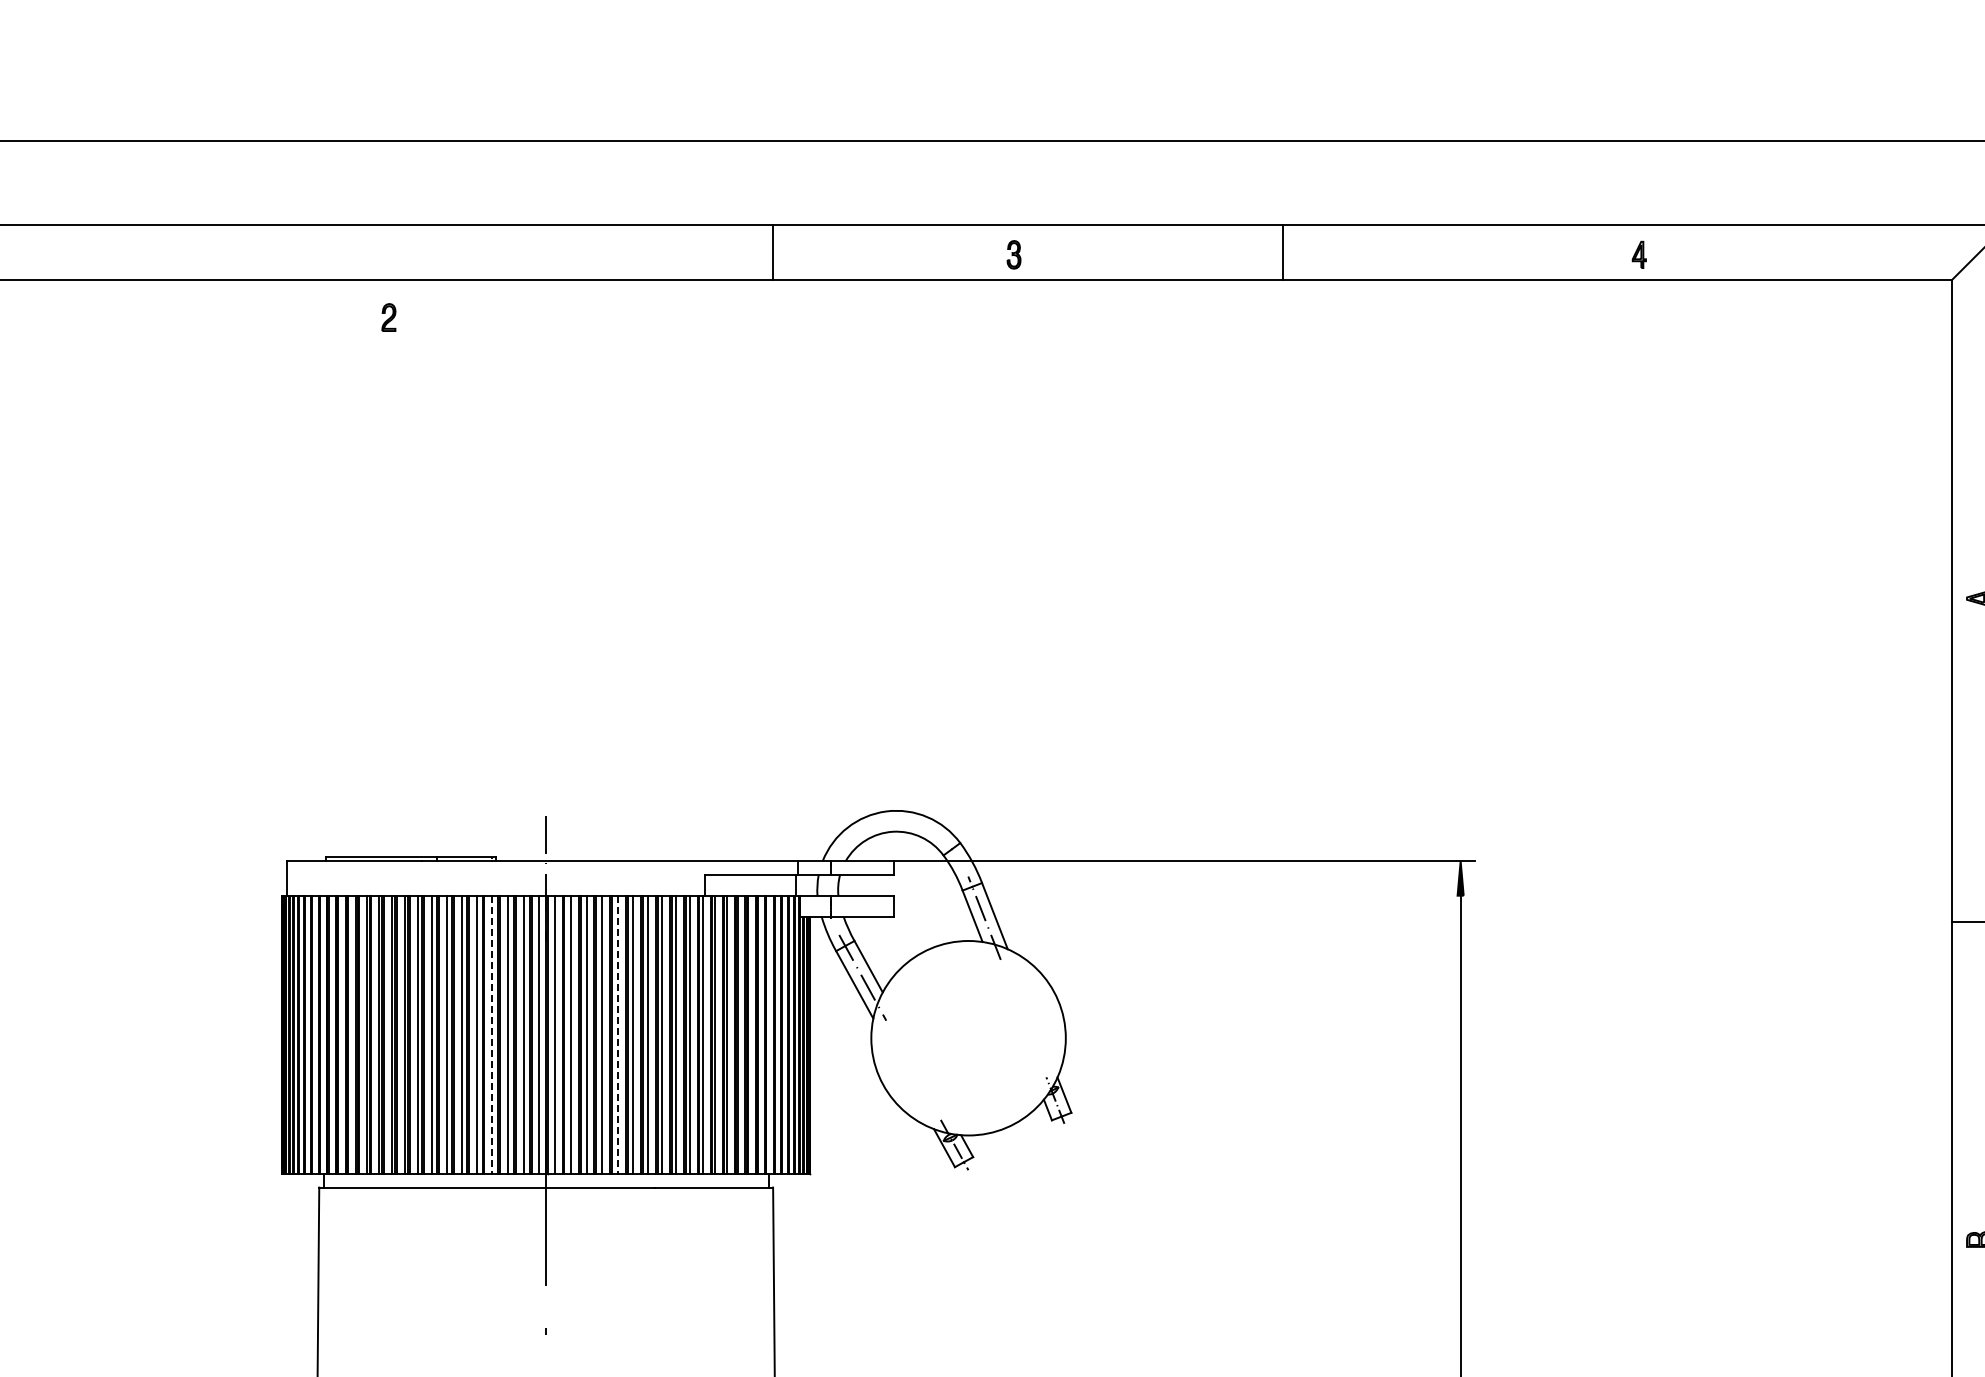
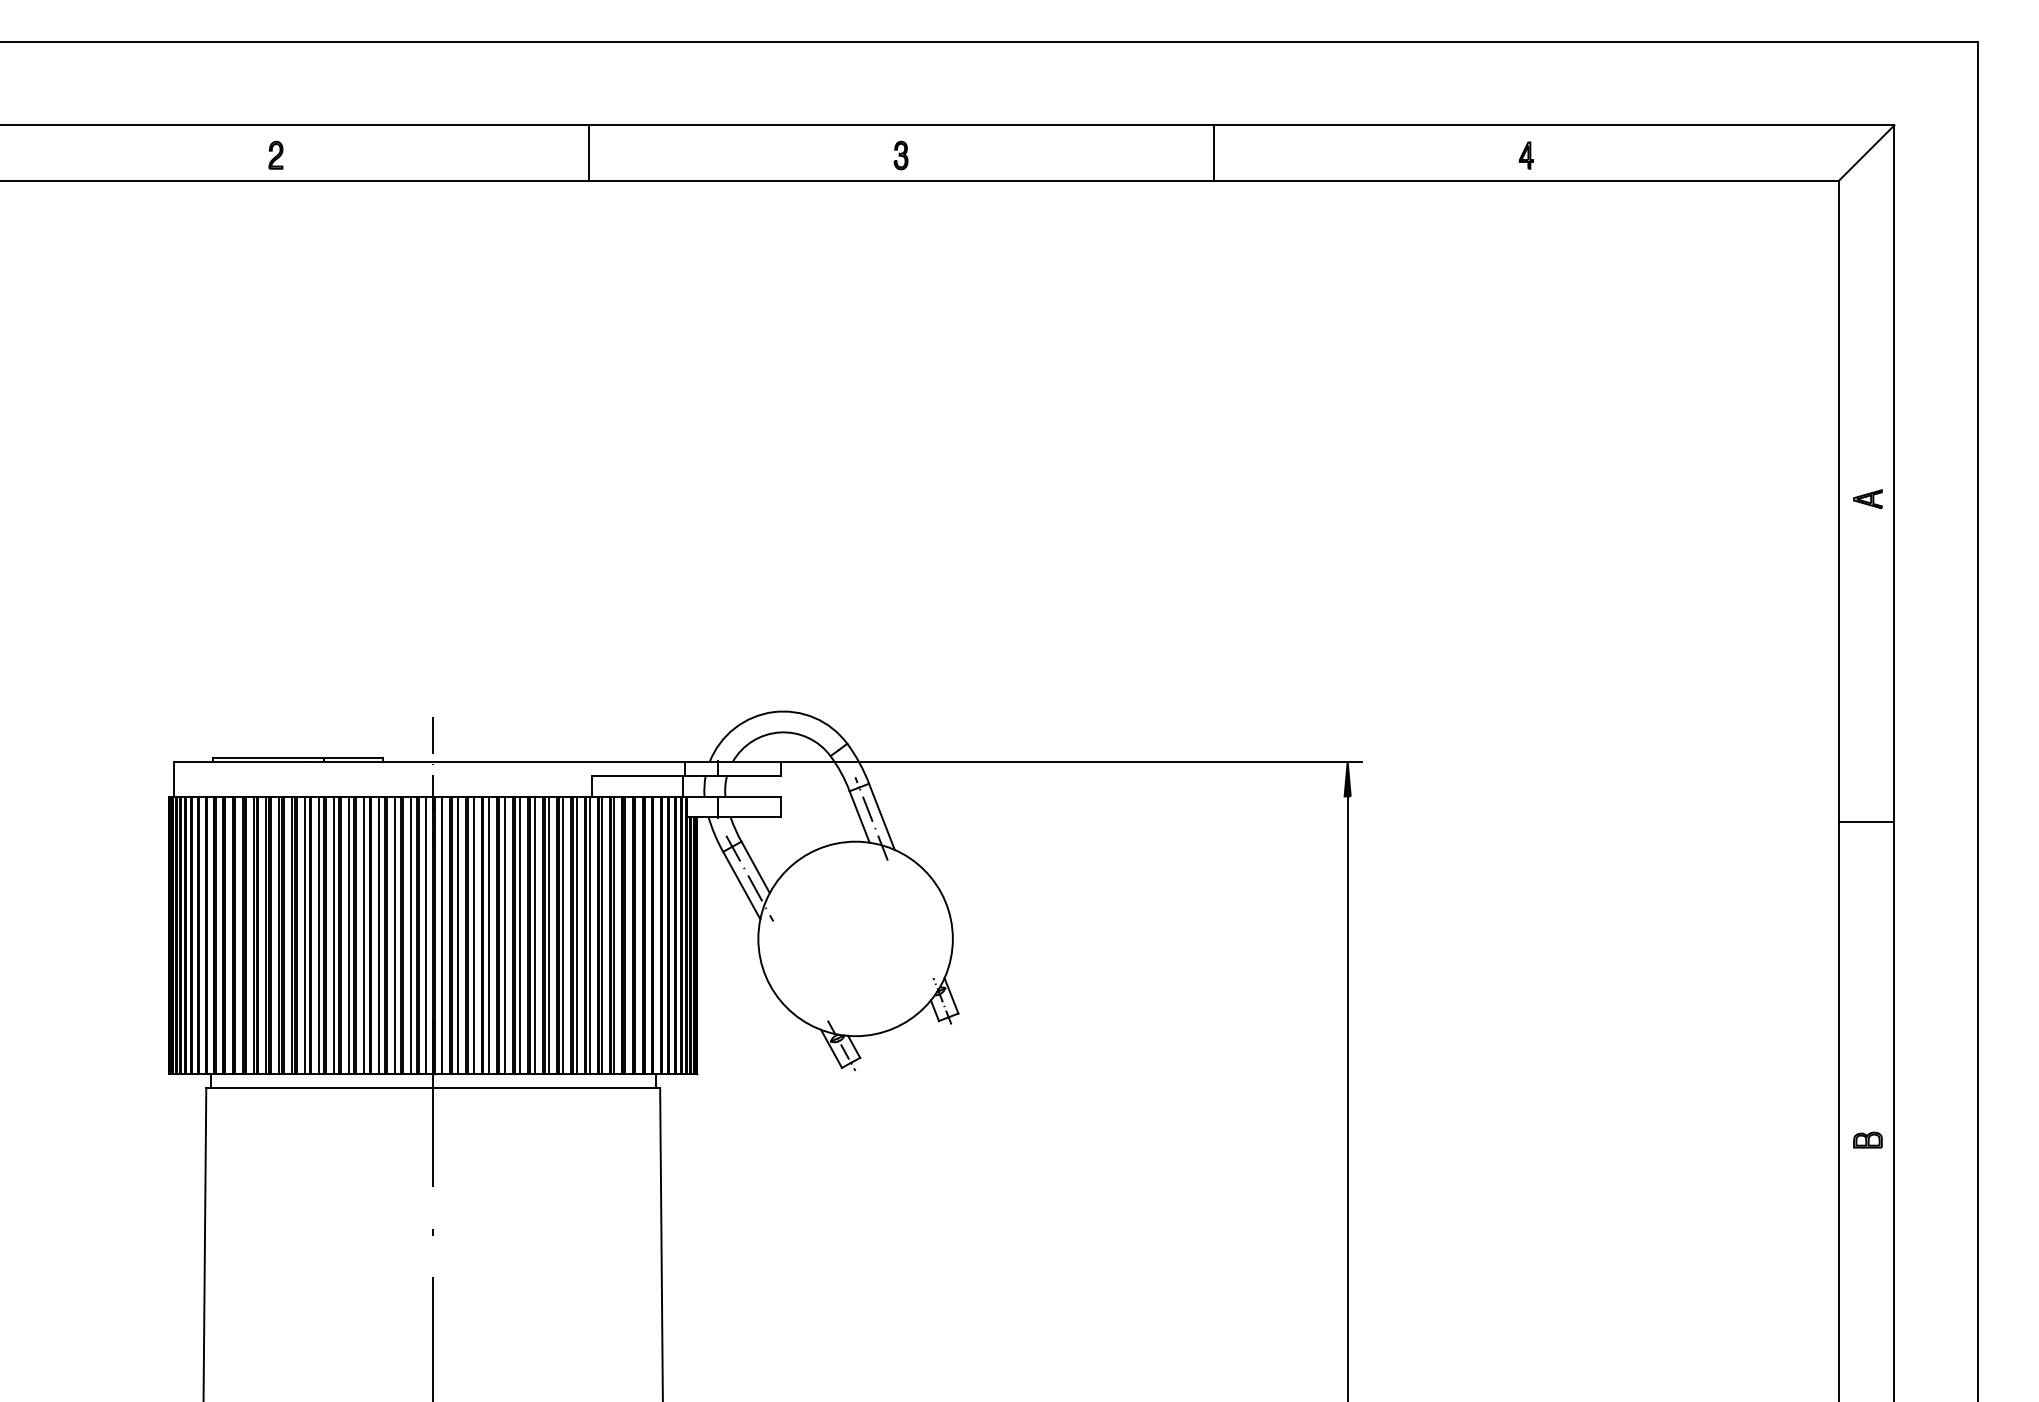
line: (772, 251) -> (588, 152), moved
line: (1282, 251) -> (1213, 152), moved
part: (388, 316) -> (275, 154), moved
line: (492, 1034) -> (379, 935), dashed -> solid
line: (617, 1034) -> (504, 935), dashed -> solid

